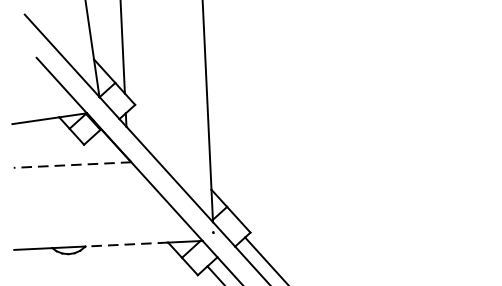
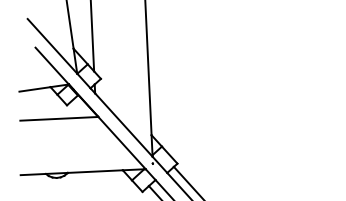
line: (71, 164) -> (58, 118), dashed -> solid
line: (126, 244) -> (95, 171), dashed -> solid

